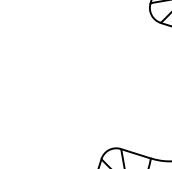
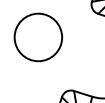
circle: (63, 61) -> (38, 37), added

